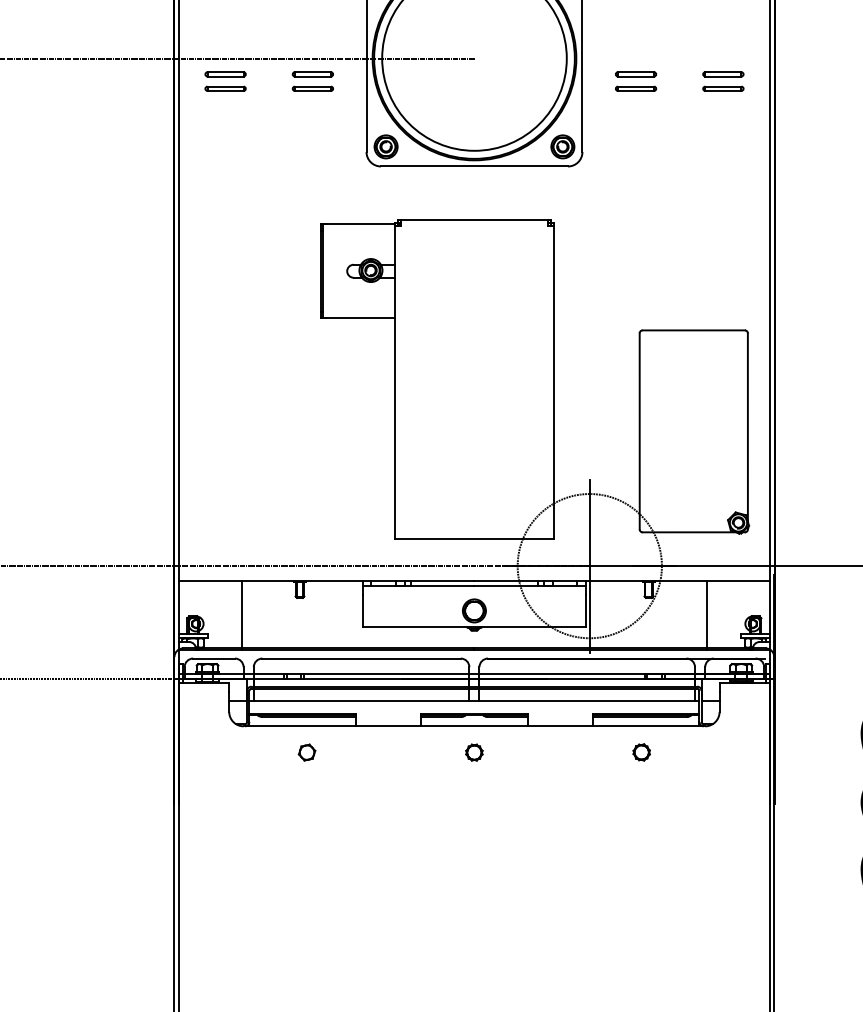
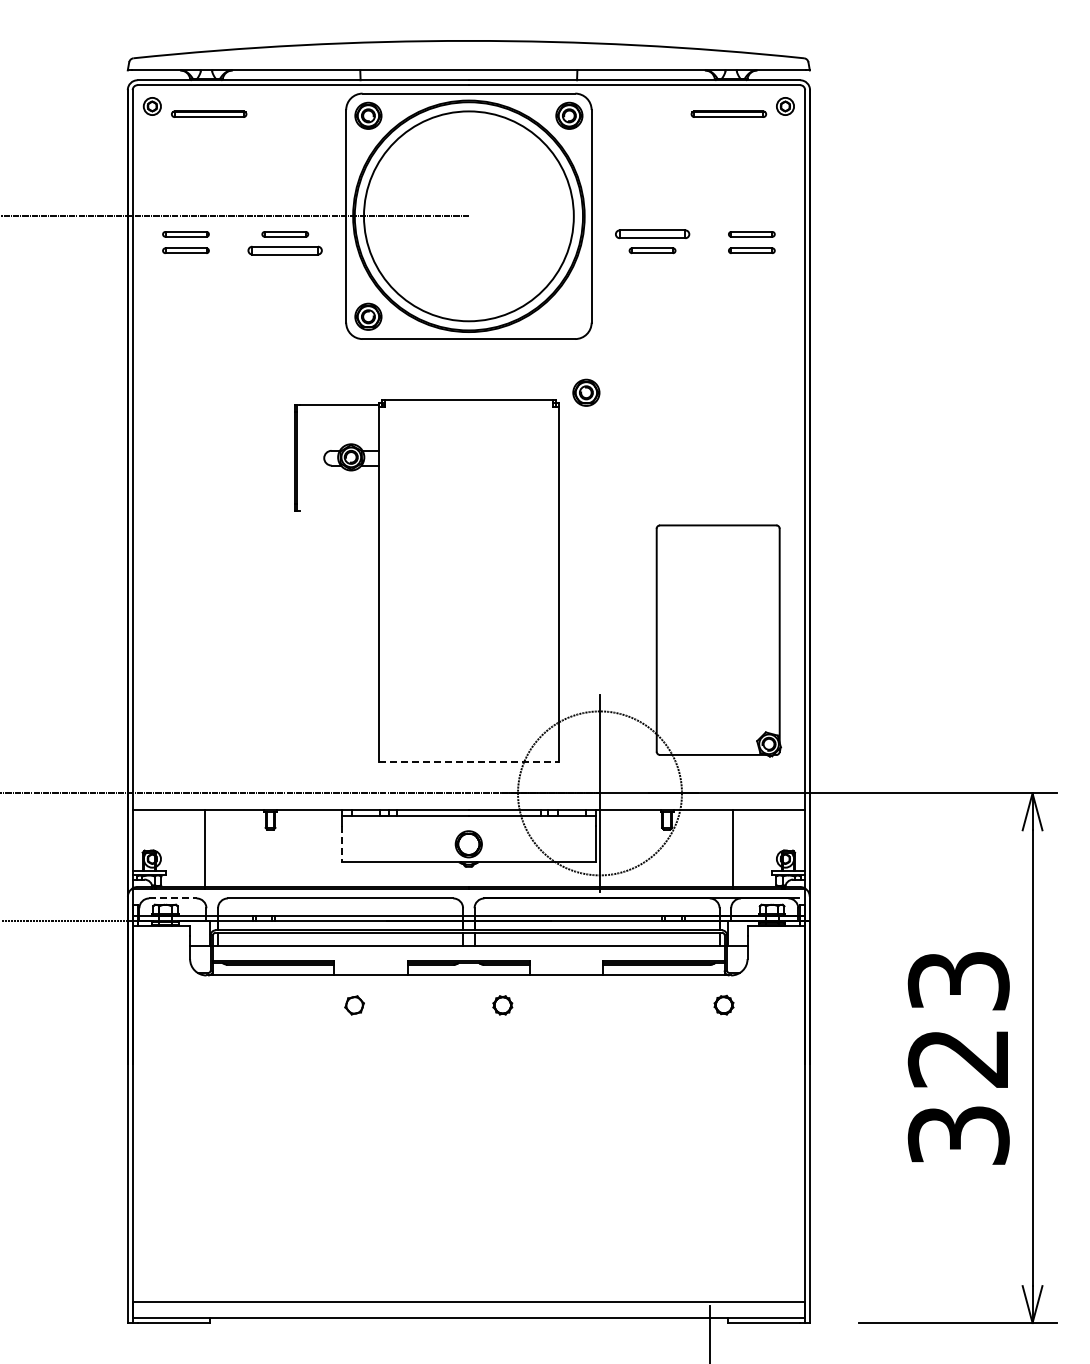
part: (635, 74) -> (652, 234), size x1.6
part: (313, 88) -> (285, 250), size x1.6
part: (562, 146) -> (586, 392), moved
line: (359, 318) -> (338, 511), removed
line: (475, 538) -> (469, 762), solid -> dashed
line: (362, 611) -> (341, 844), solid -> dashed
line: (213, 658) -> (172, 898), solid -> dashed
part: (306, 752) -> (354, 1005), moved
part: (474, 752) -> (502, 1005), moved
part: (641, 752) -> (723, 1005), moved

